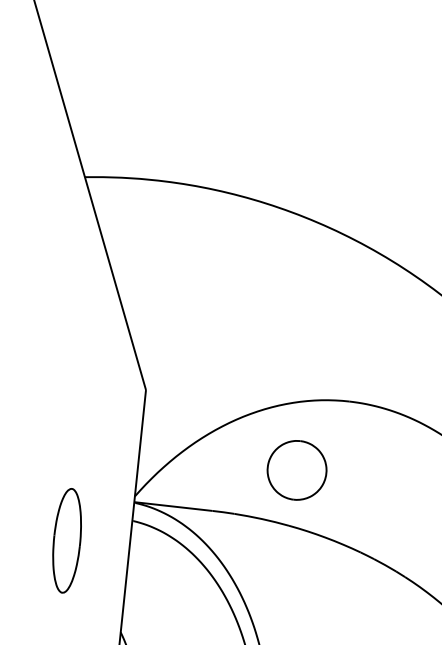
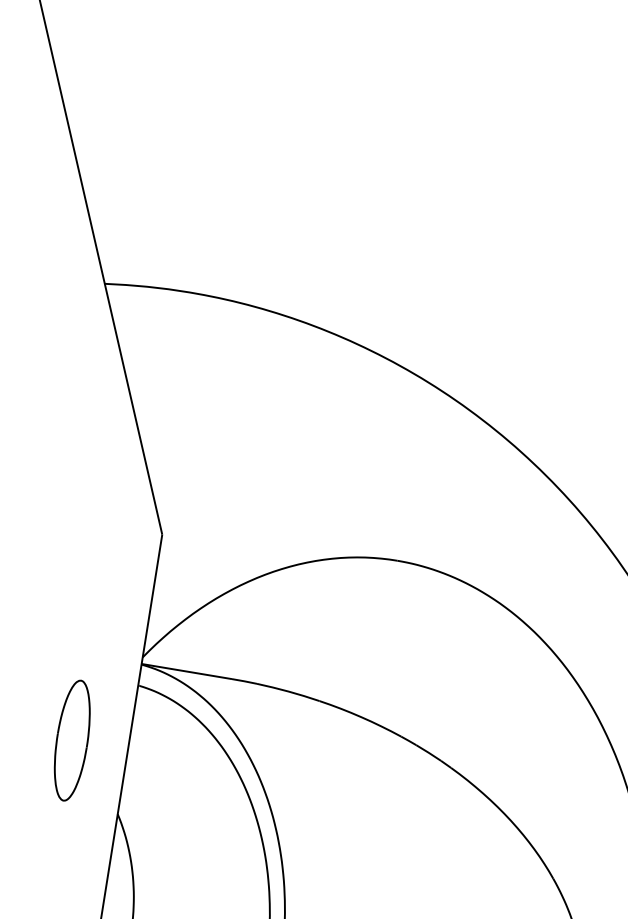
part: (297, 470) -> (332, 637), removed
part: (66, 540) -> (71, 740), moved

